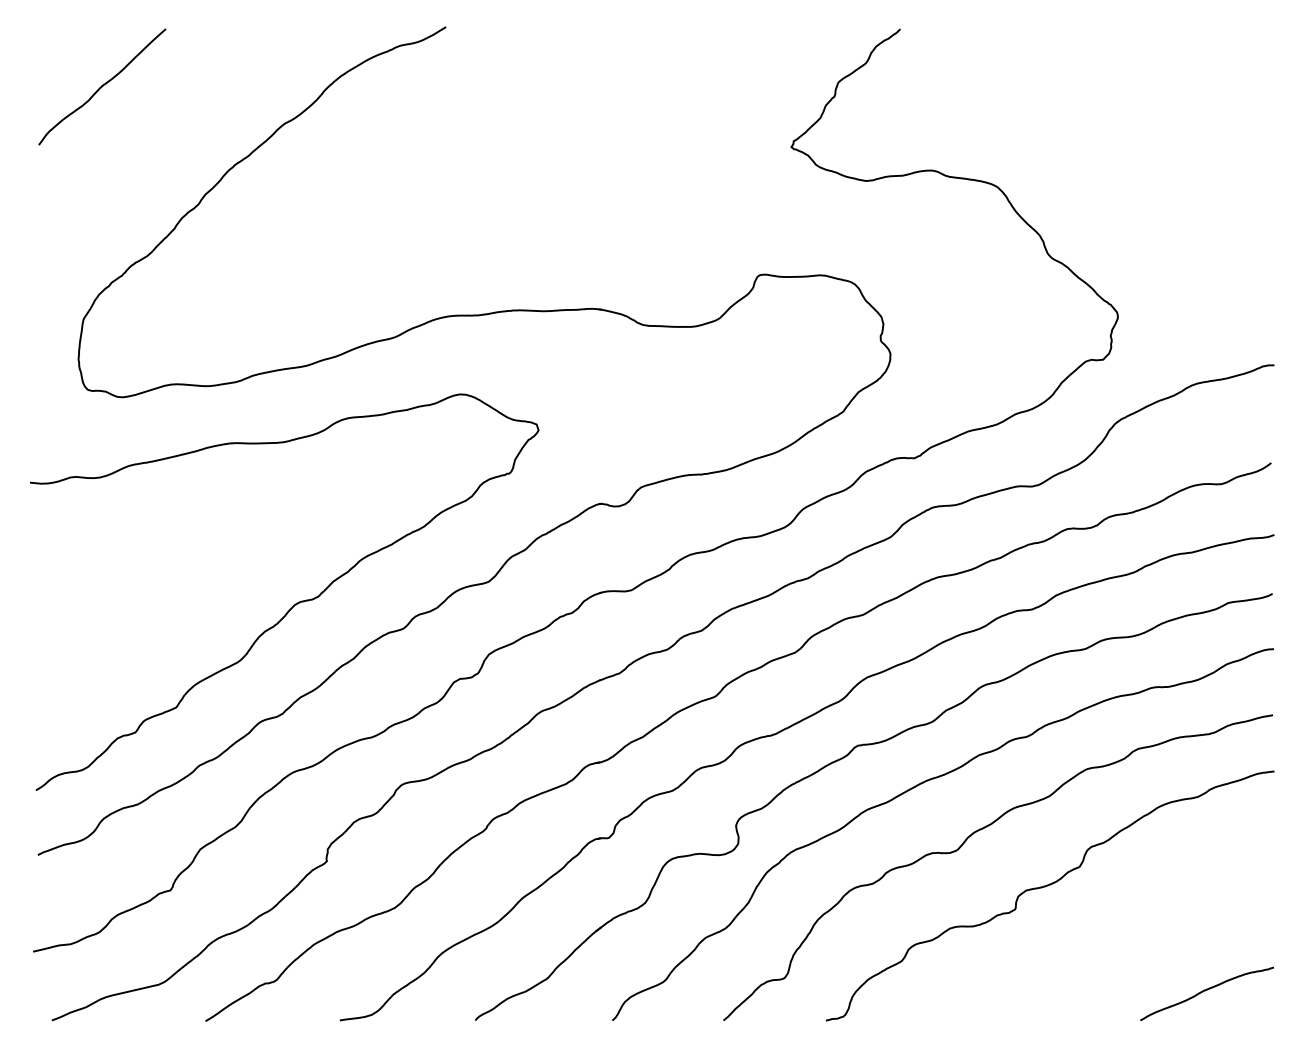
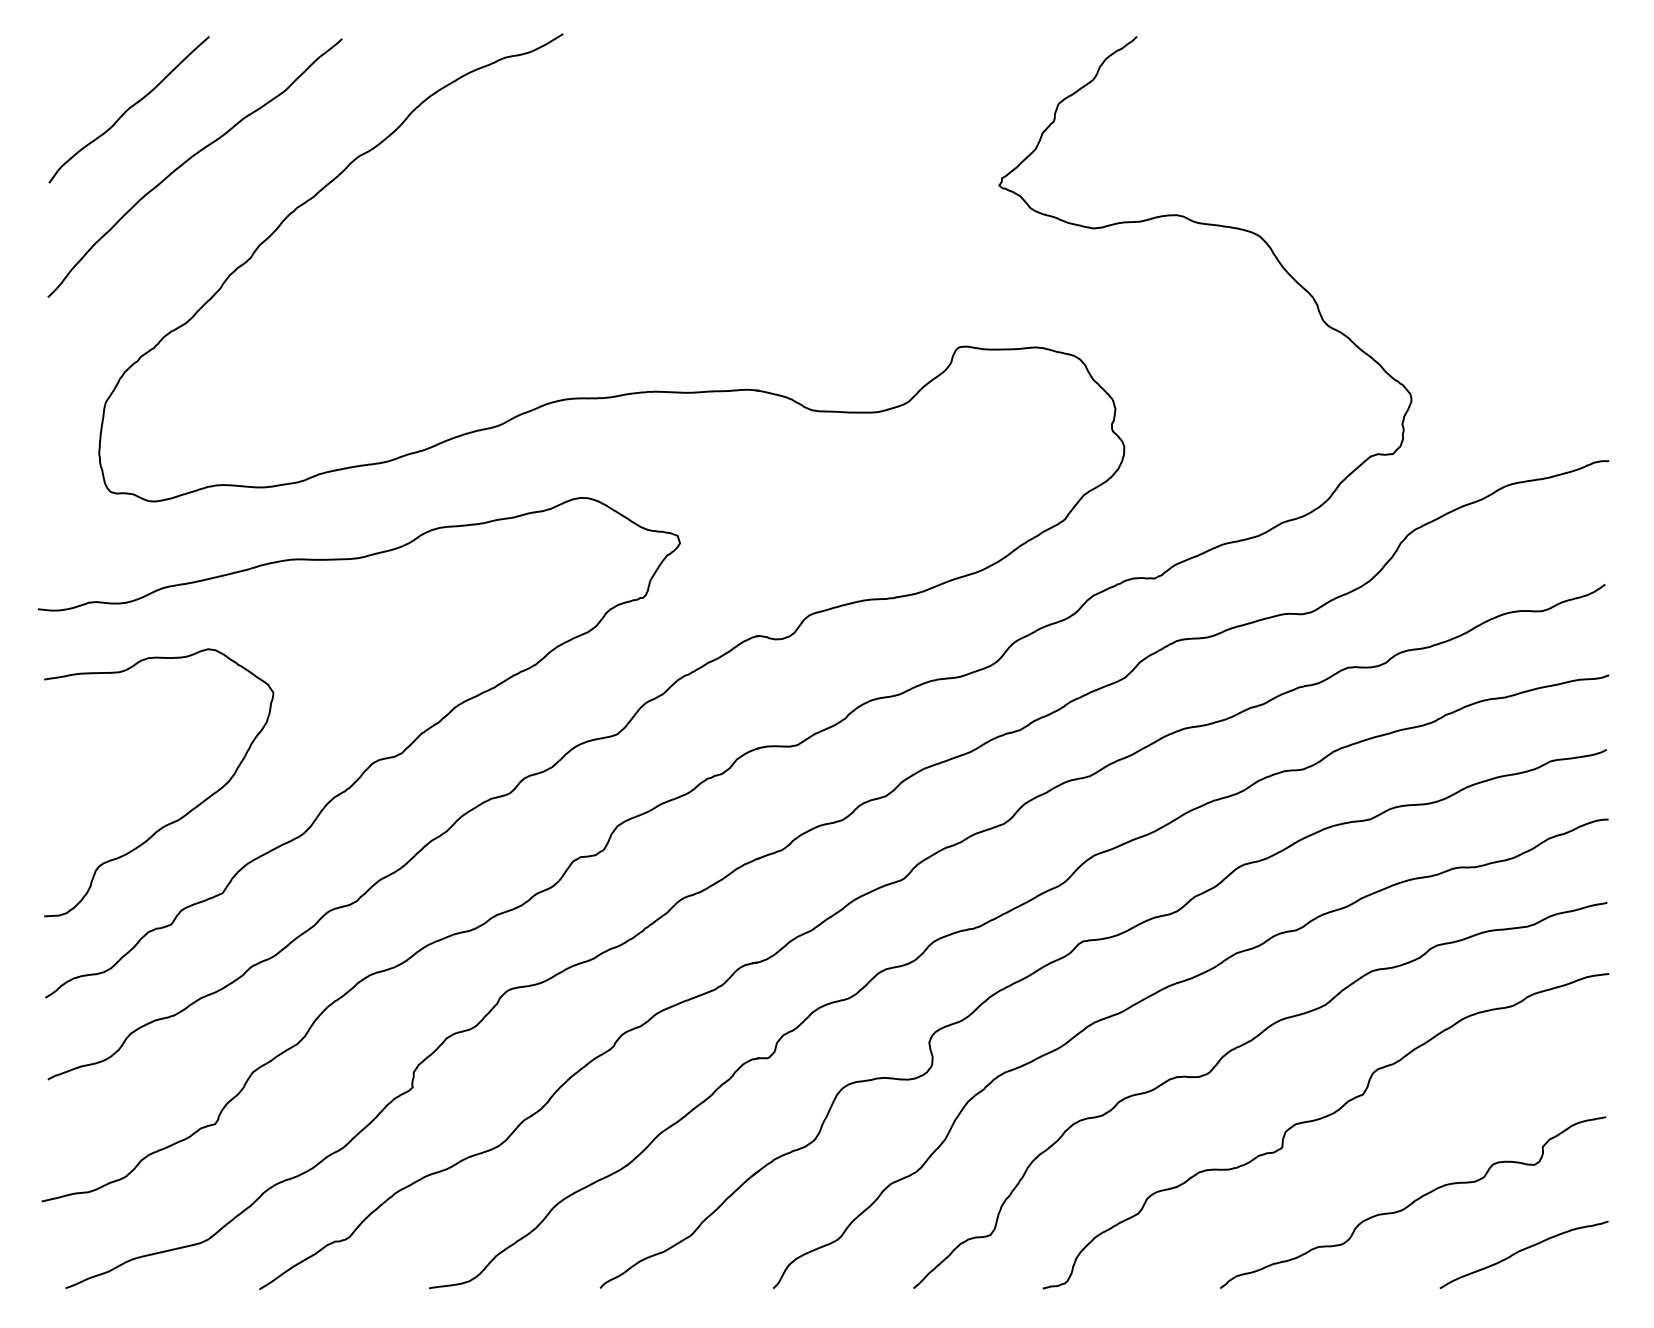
curve: (150, 127) -> (189, 160), added
curve: (143, 646) -> (181, 816), added
curve: (1119, 952) -> (1413, 1202), added

